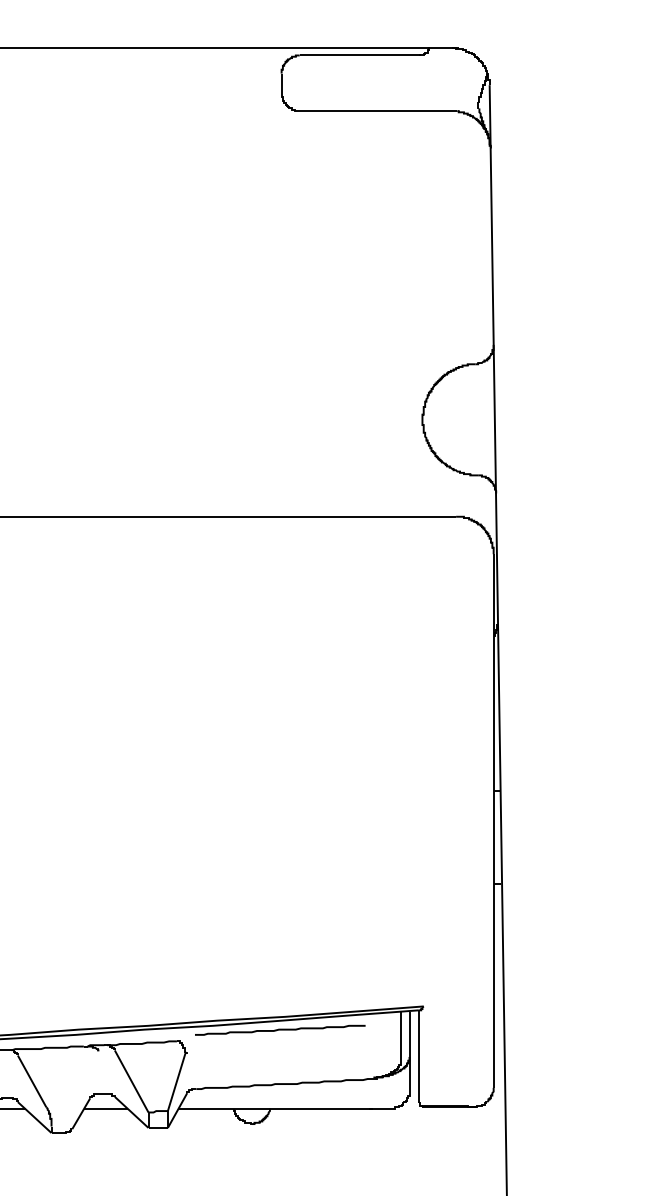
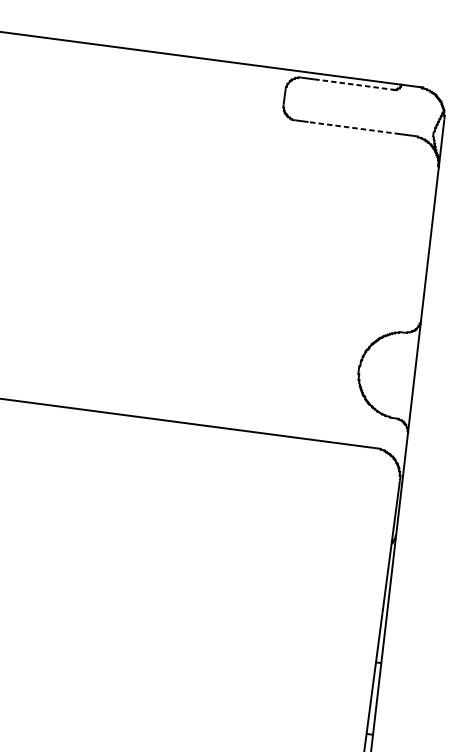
line: (369, 55) -> (354, 84), solid -> dashed
line: (375, 111) -> (353, 128), solid -> dashed

